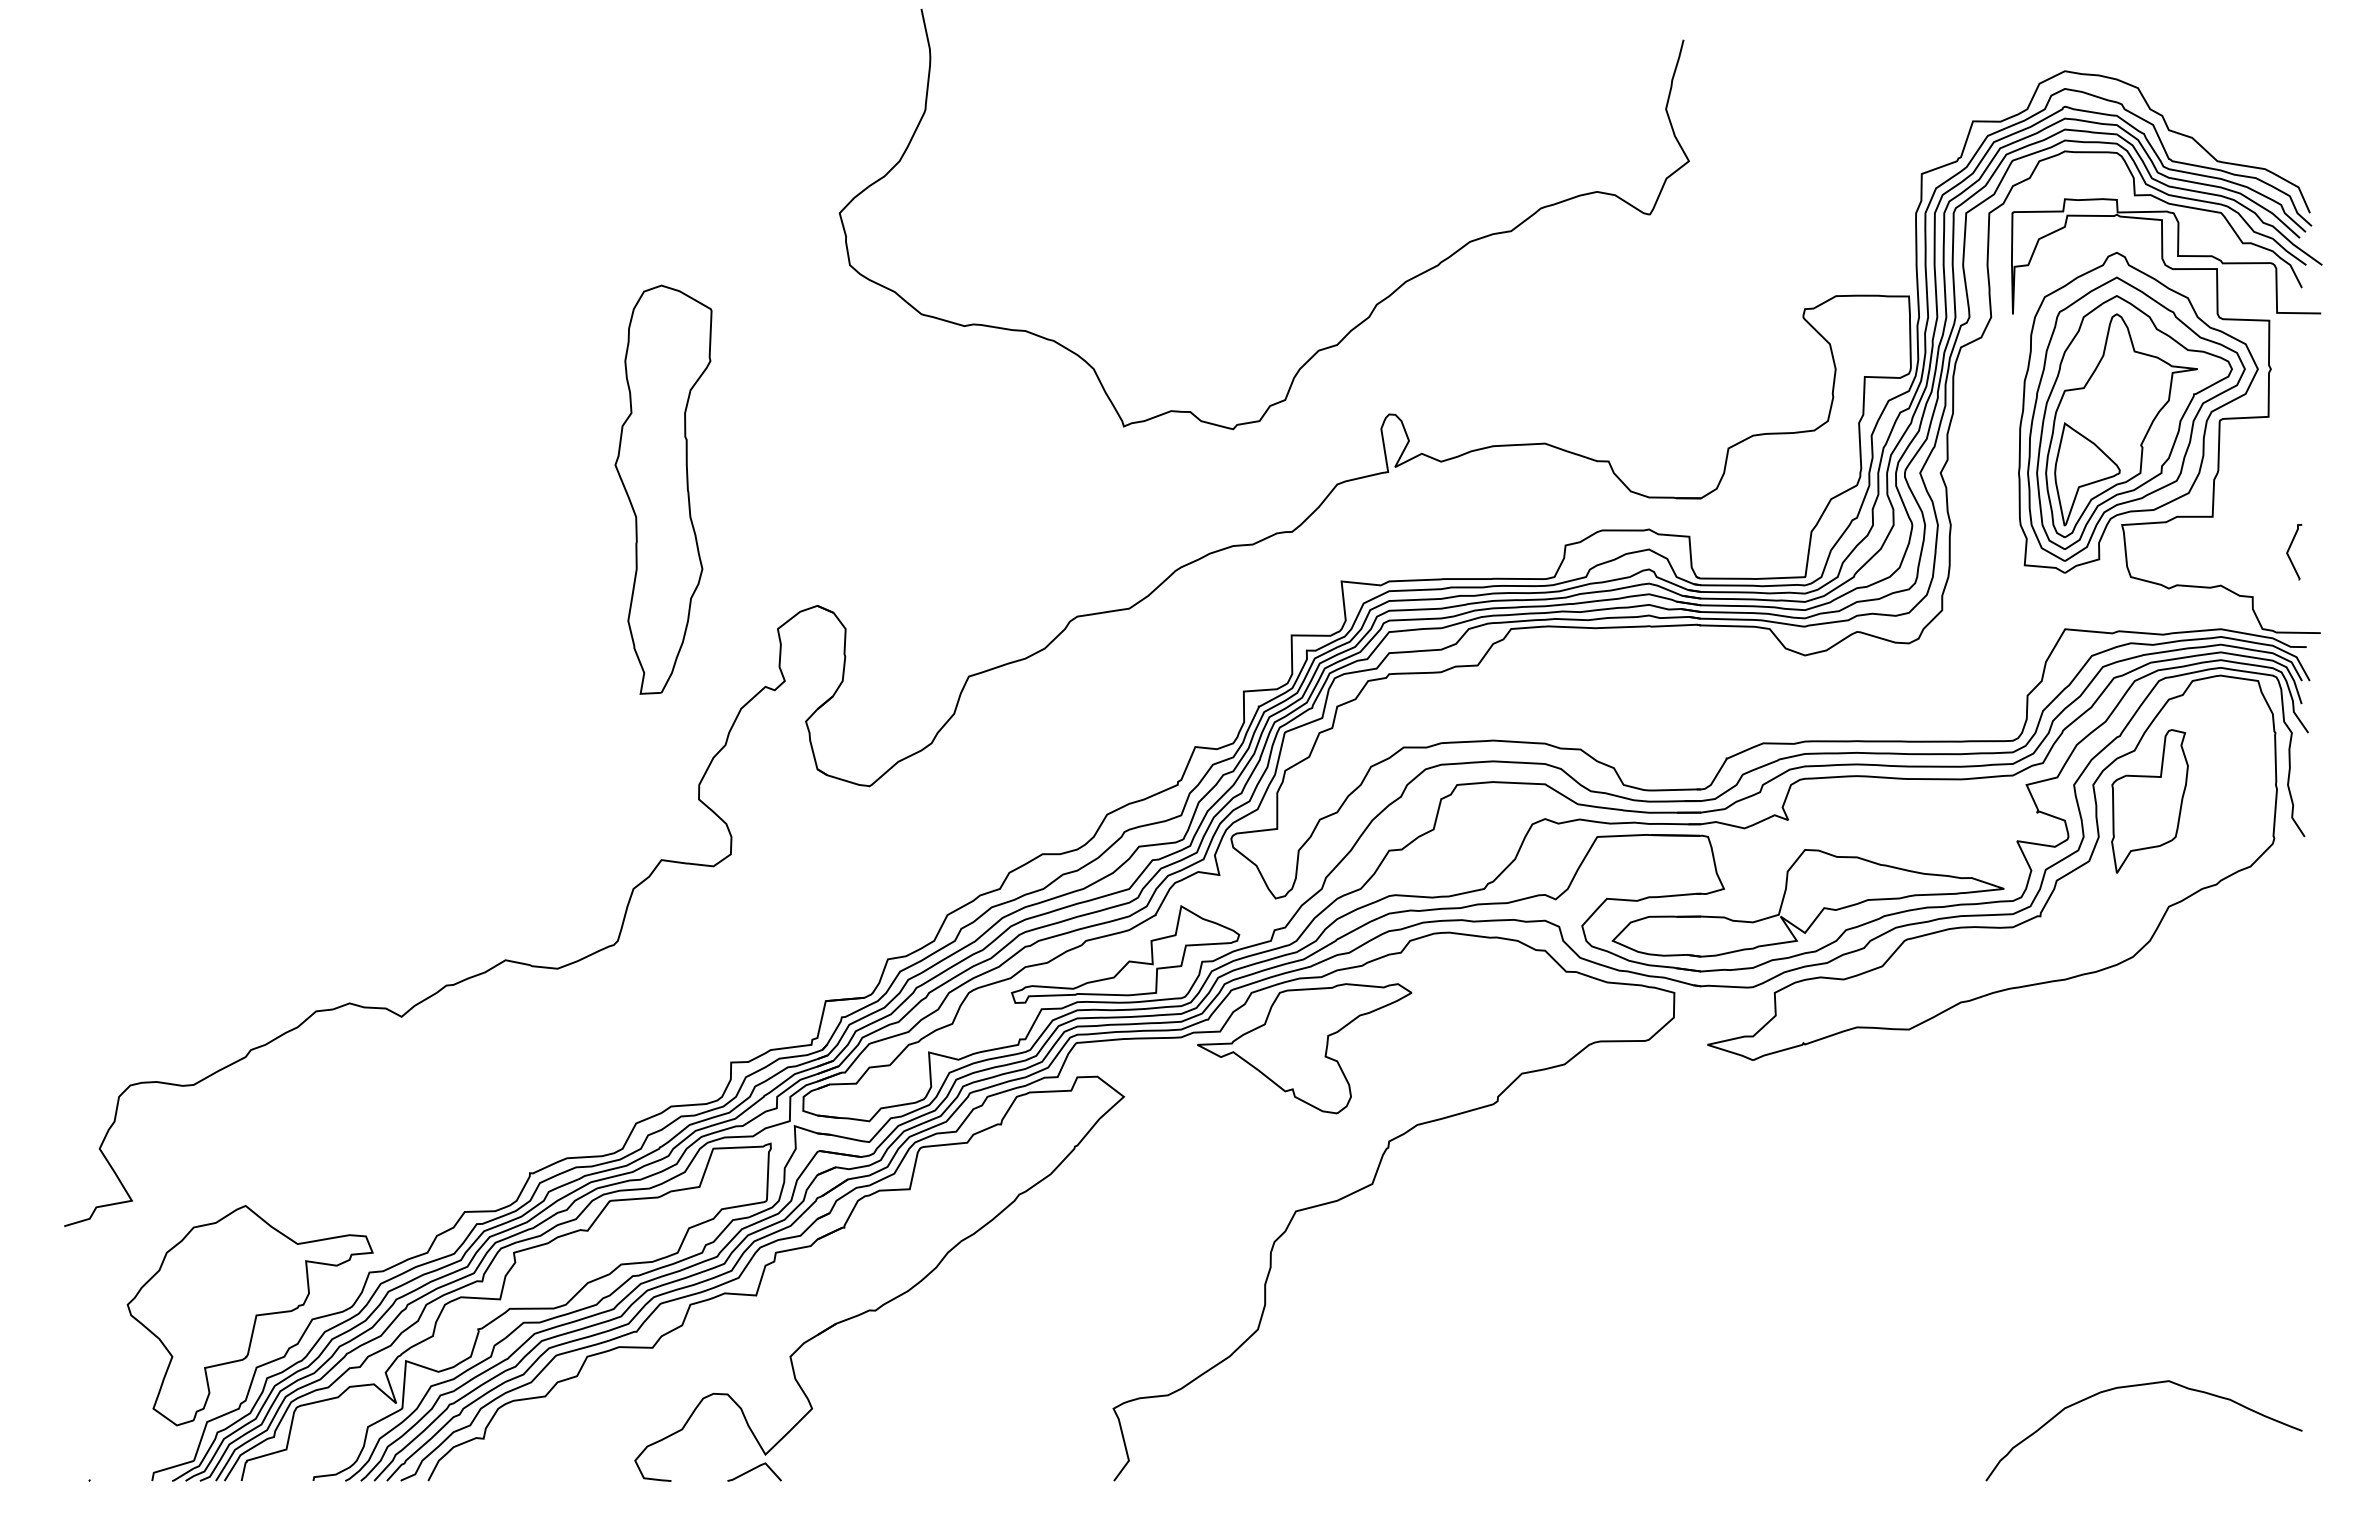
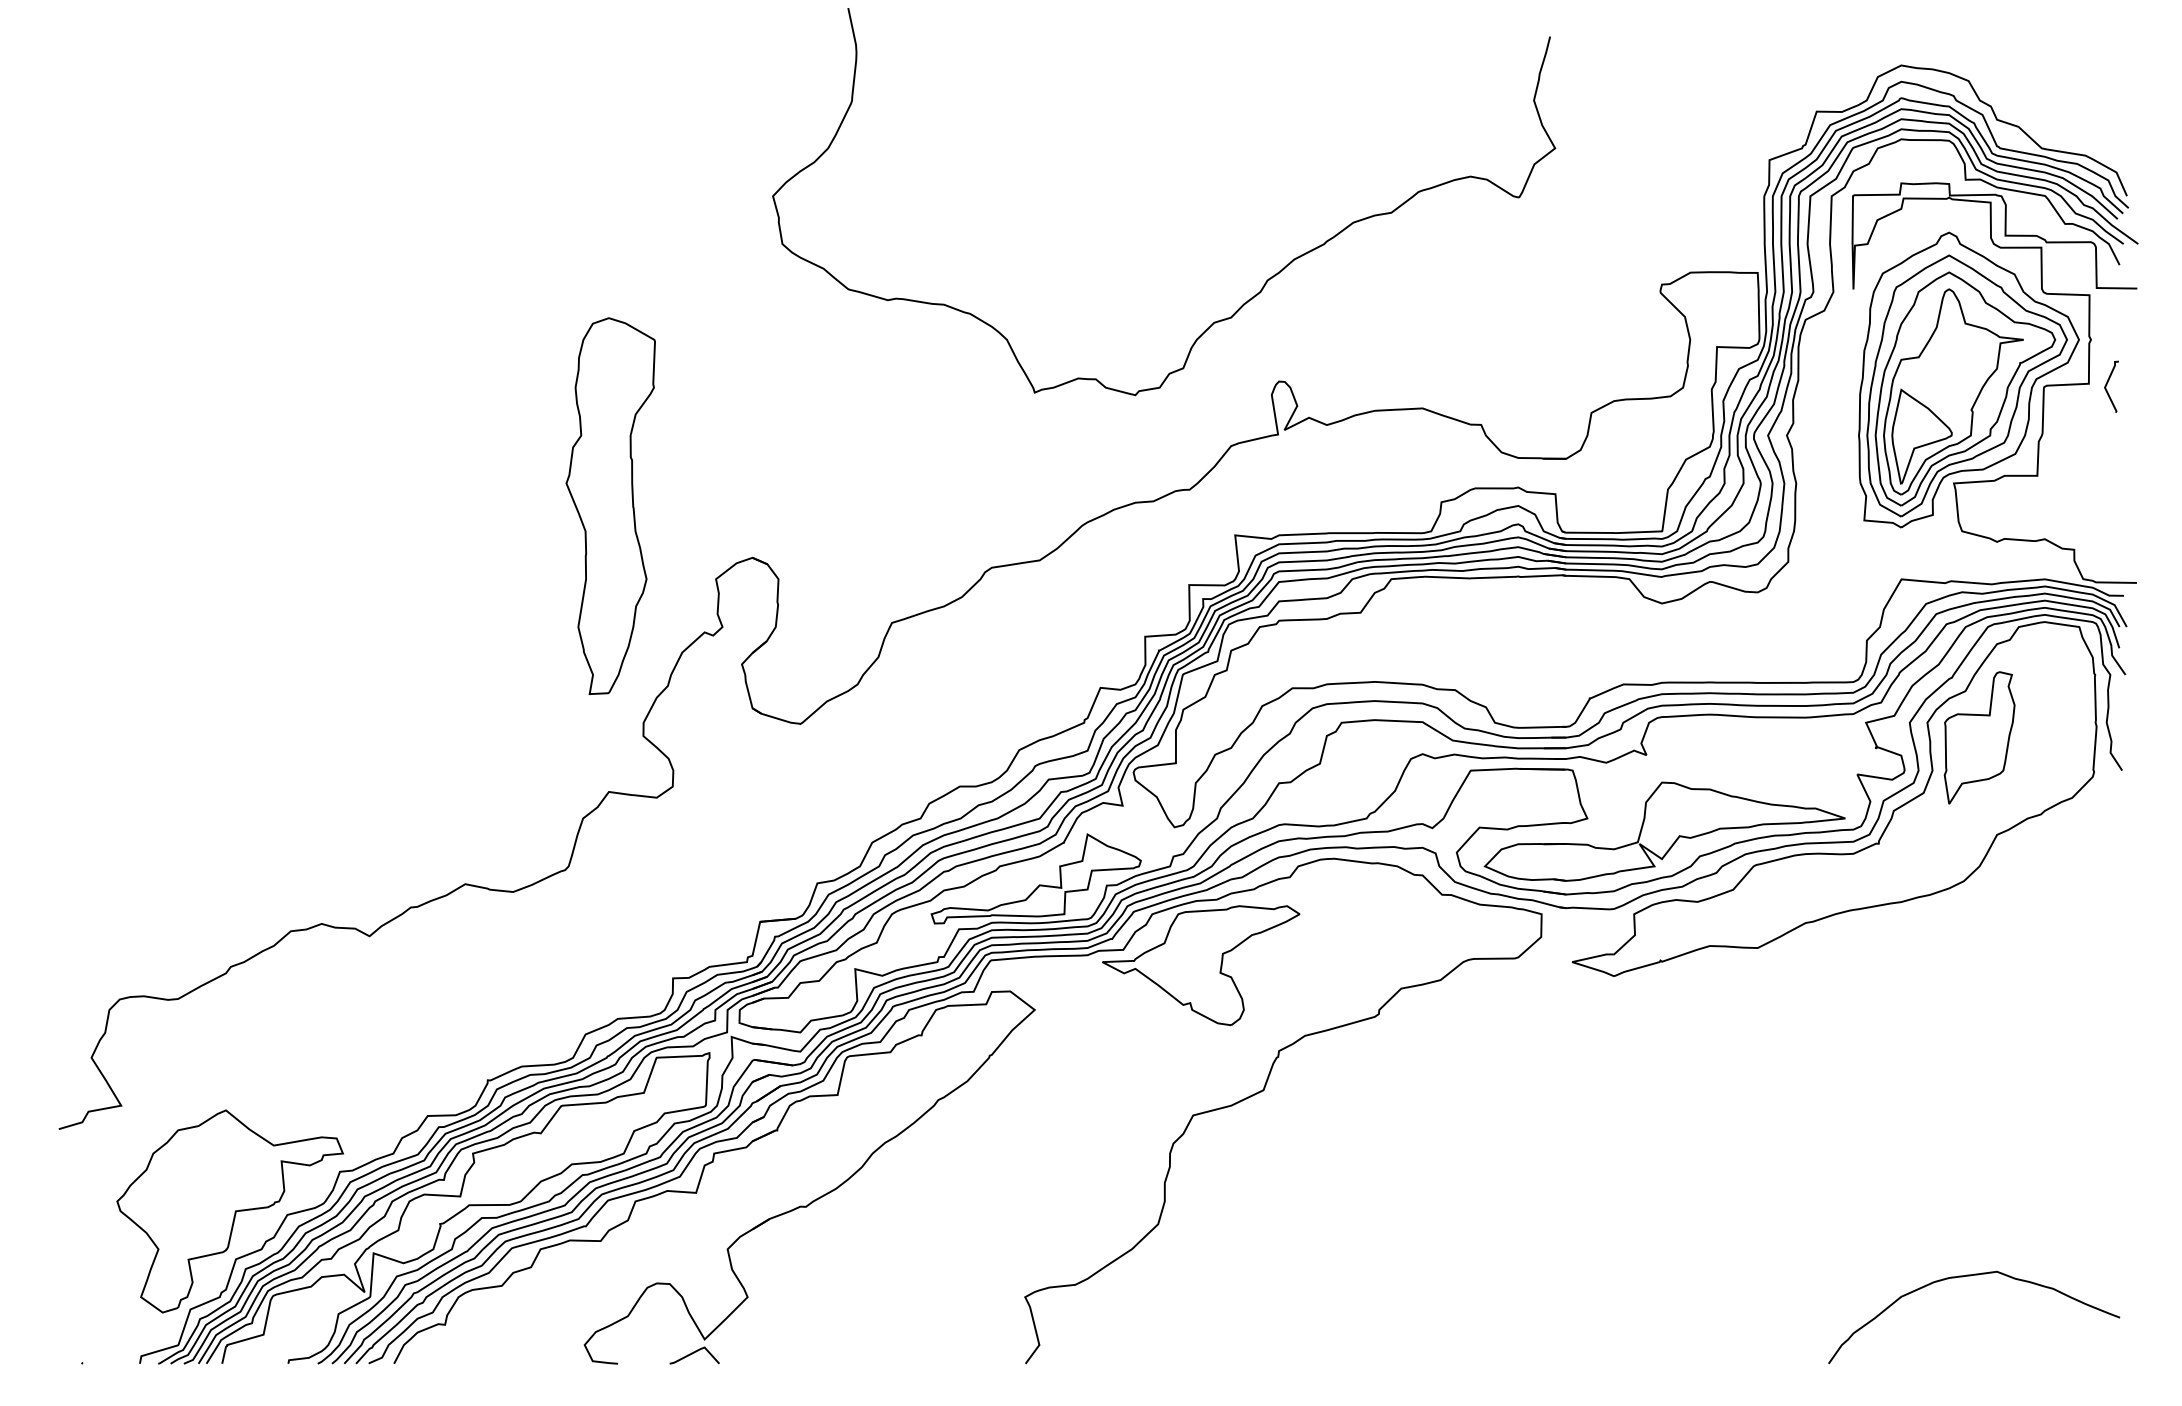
part: (663, 489) -> (610, 505), moved
curve: (2289, 550) -> (2107, 385), moved

